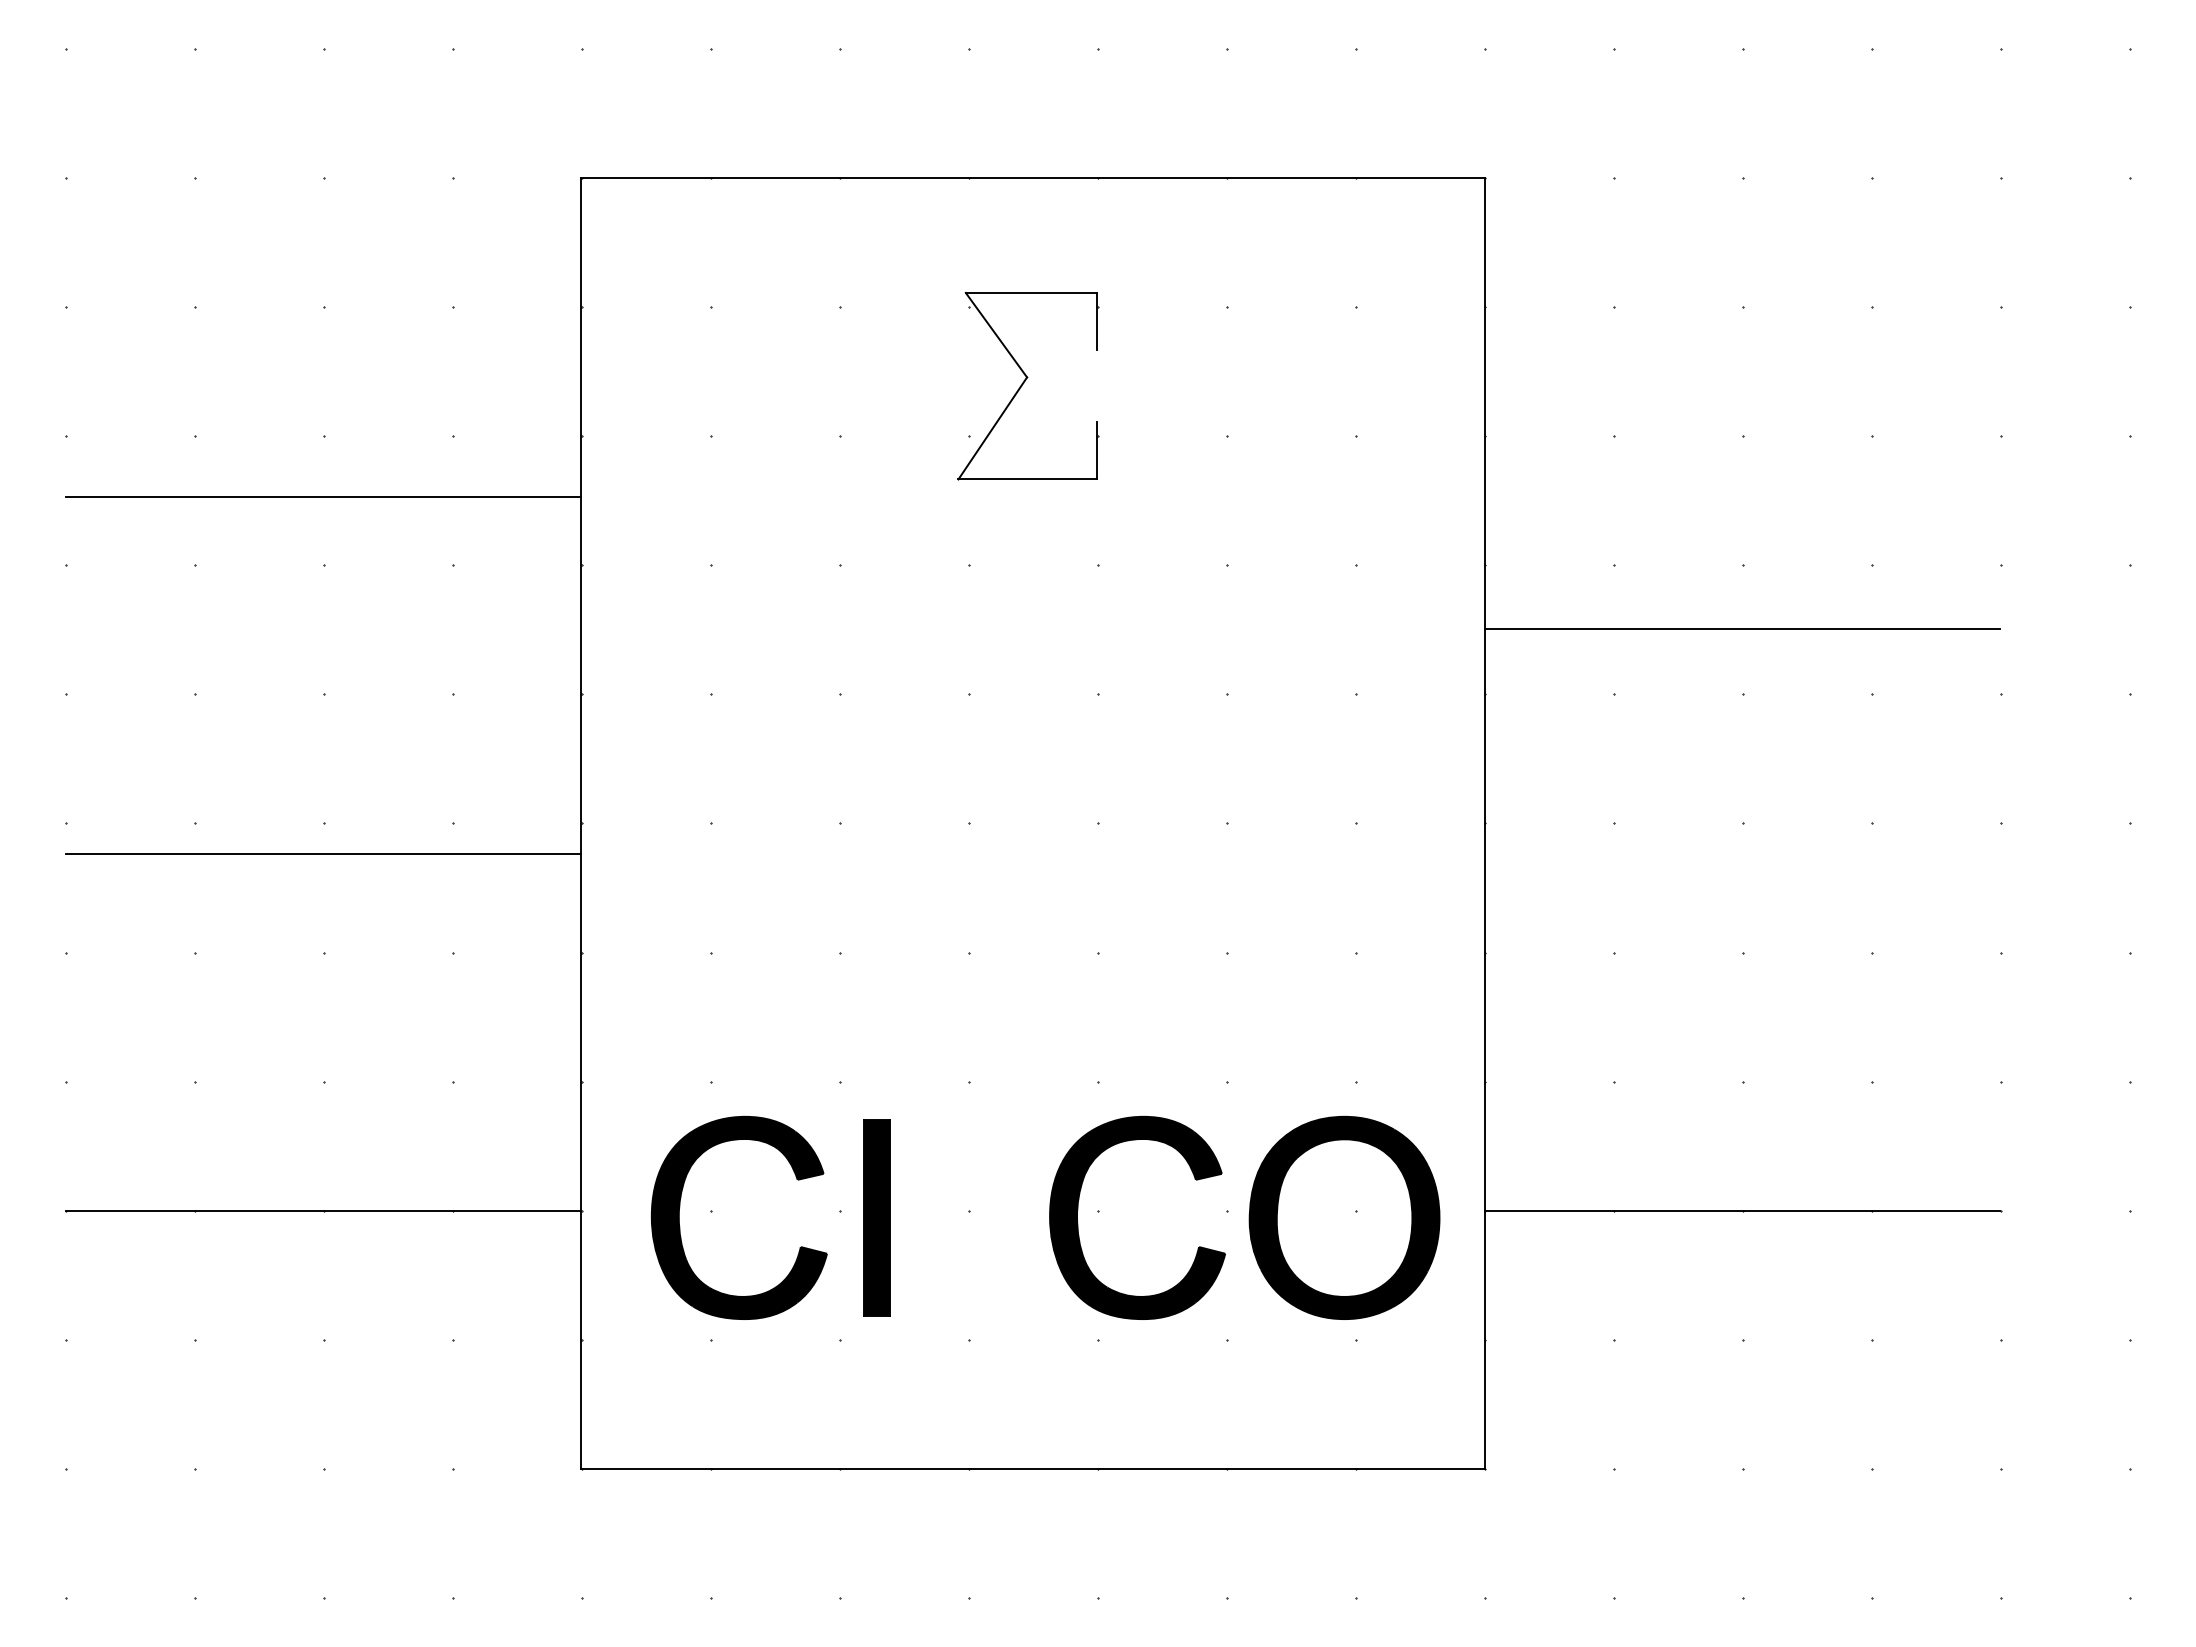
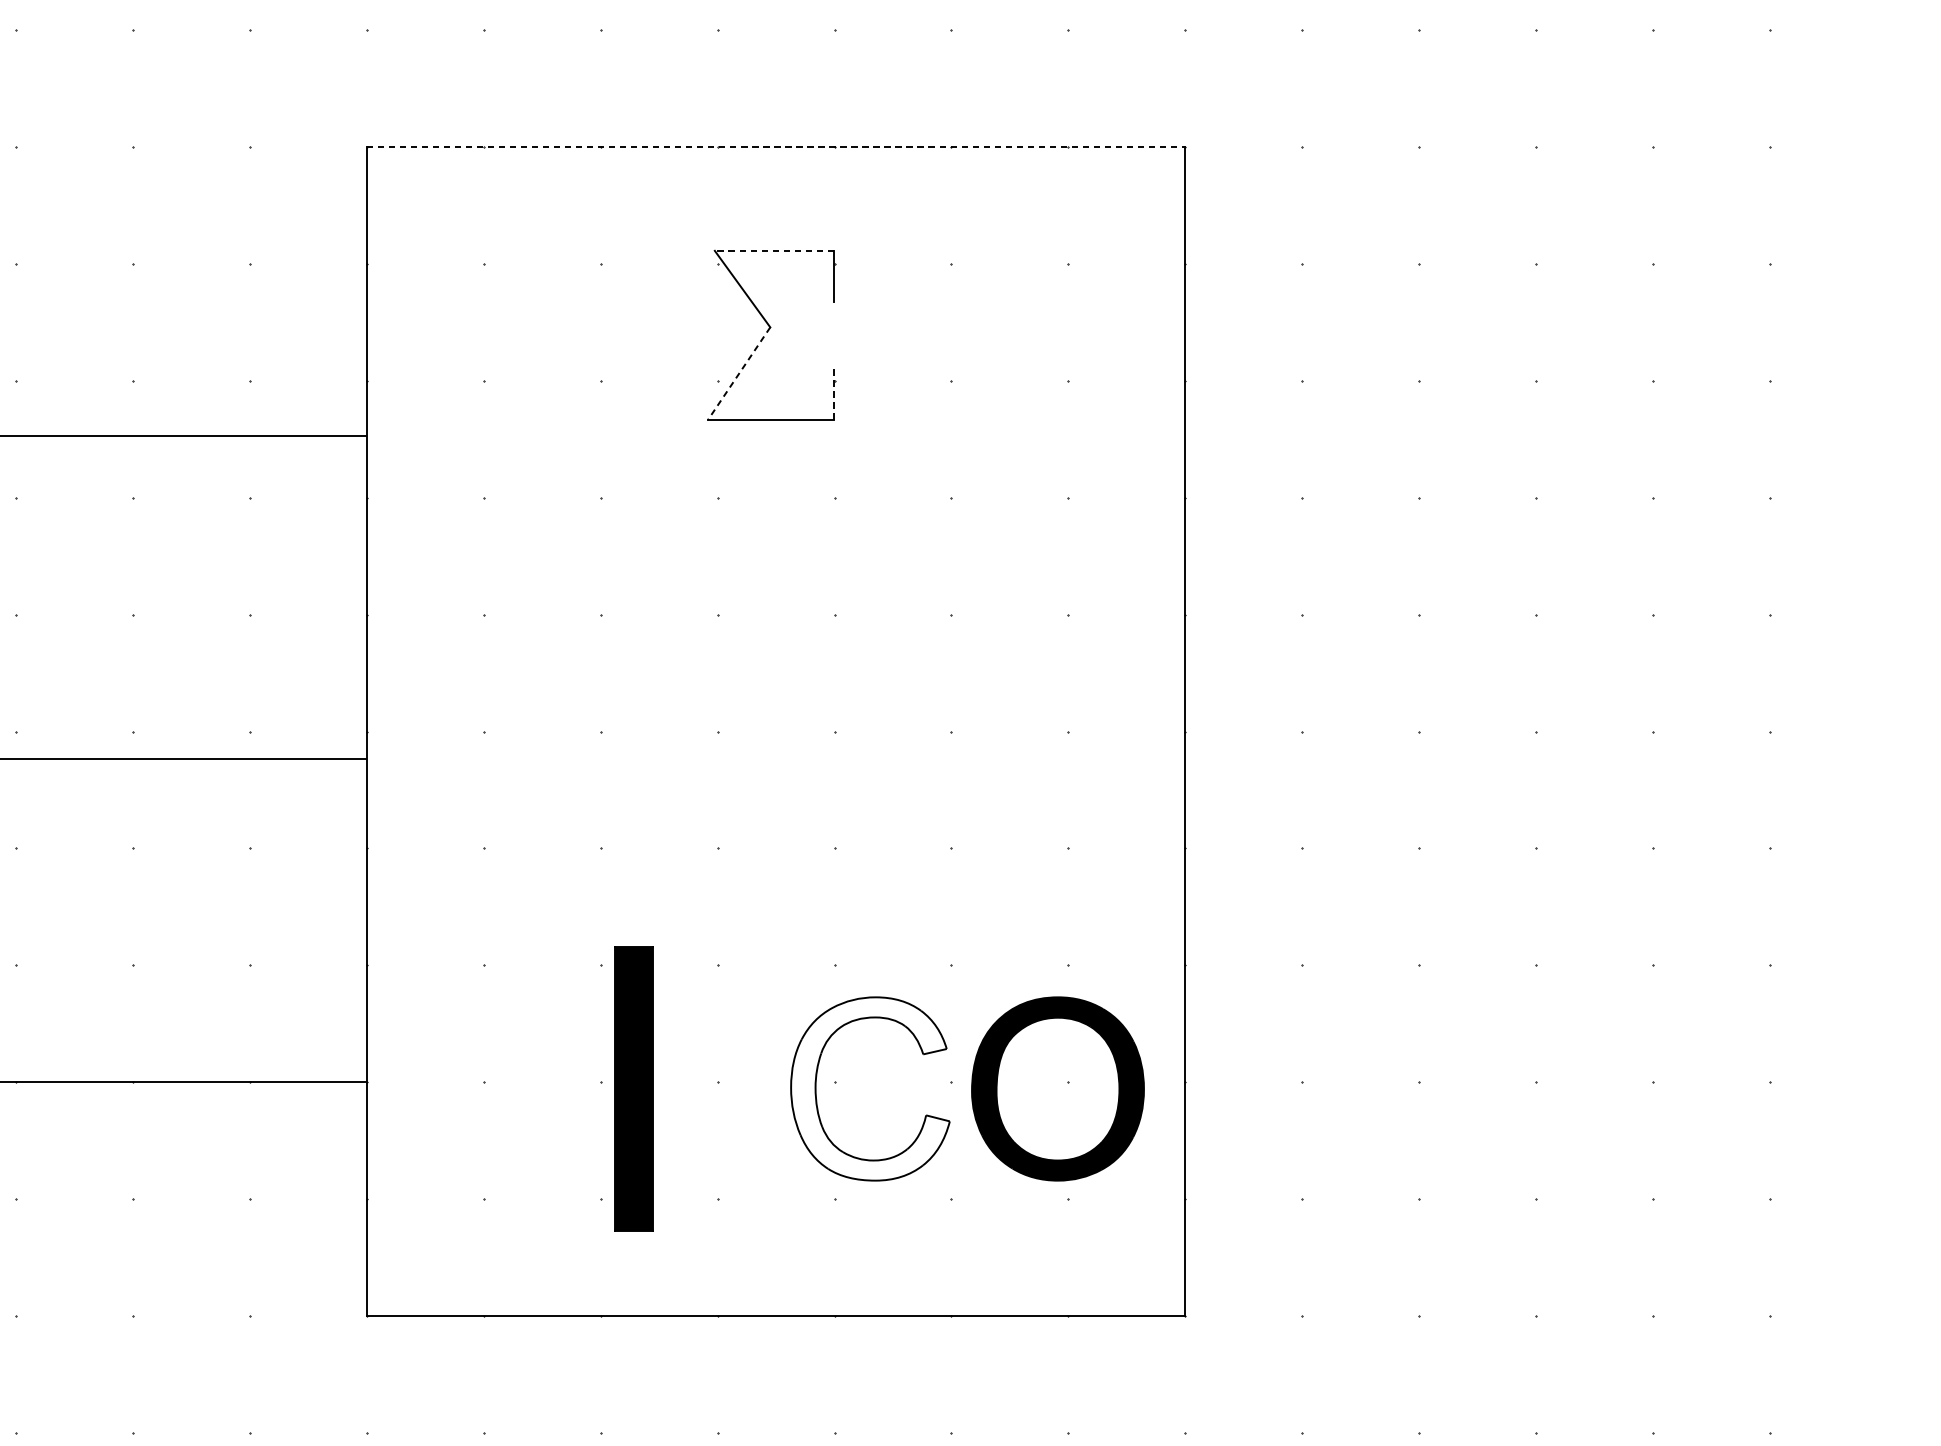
line: (1033, 178) -> (776, 147), solid -> dashed
line: (1031, 292) -> (774, 250), solid -> dashed
line: (992, 428) -> (738, 373), solid -> dashed
line: (1097, 450) -> (834, 393), solid -> dashed
line: (1742, 628) -> (1418, 554), removed
line: (1742, 1210) -> (1418, 1082), removed
part: (876, 1217) -> (633, 1088), size x1.6
fill: (1137, 1217) -> (870, 1088), removed
part: (680, 1226) -> (456, 1096), removed

